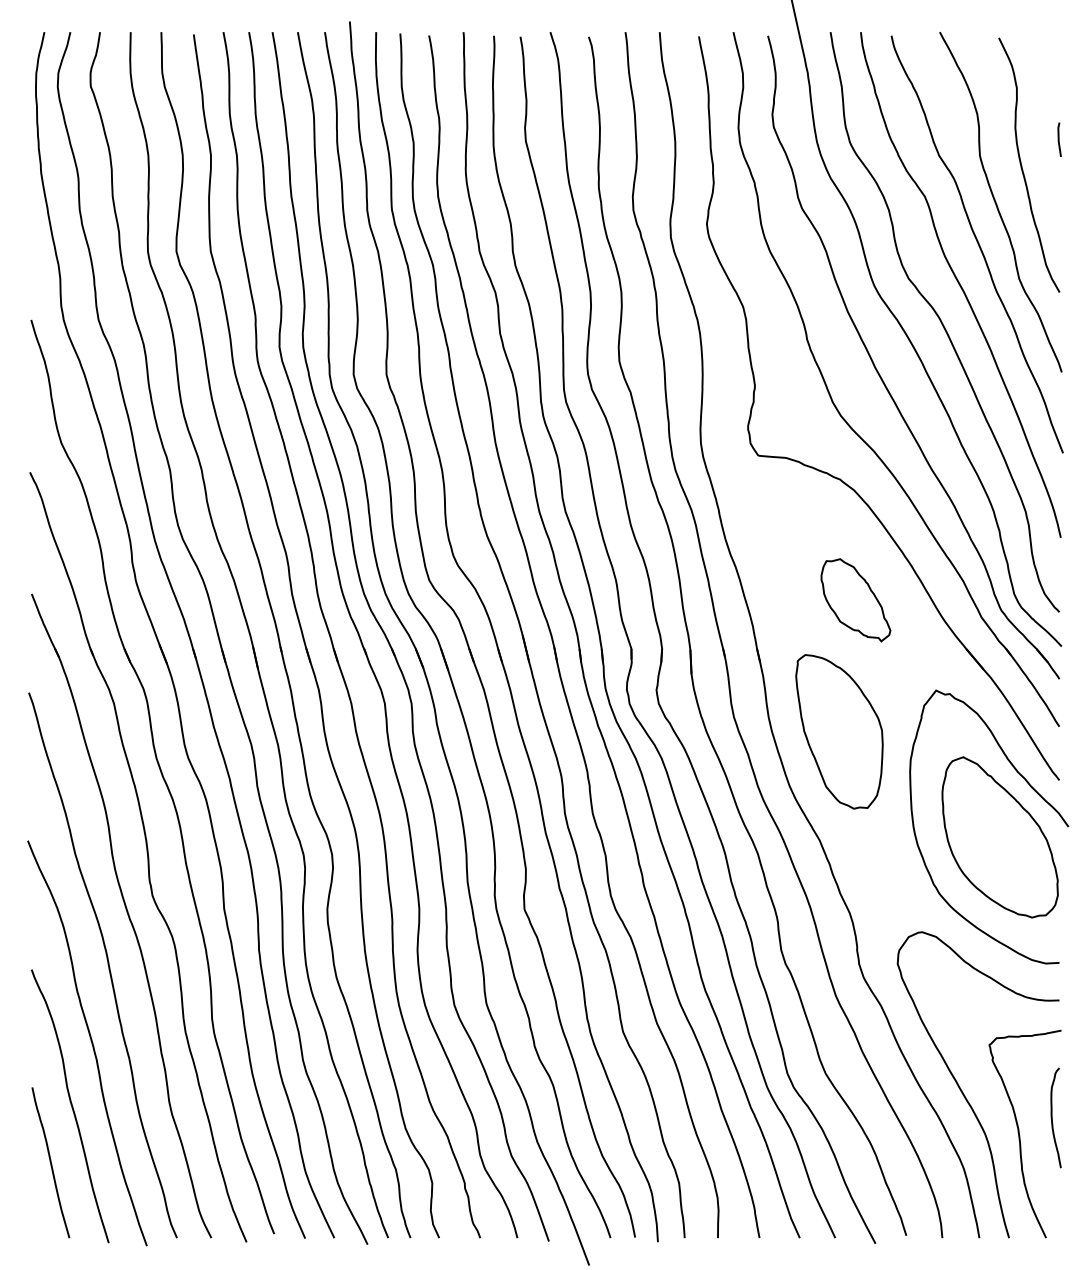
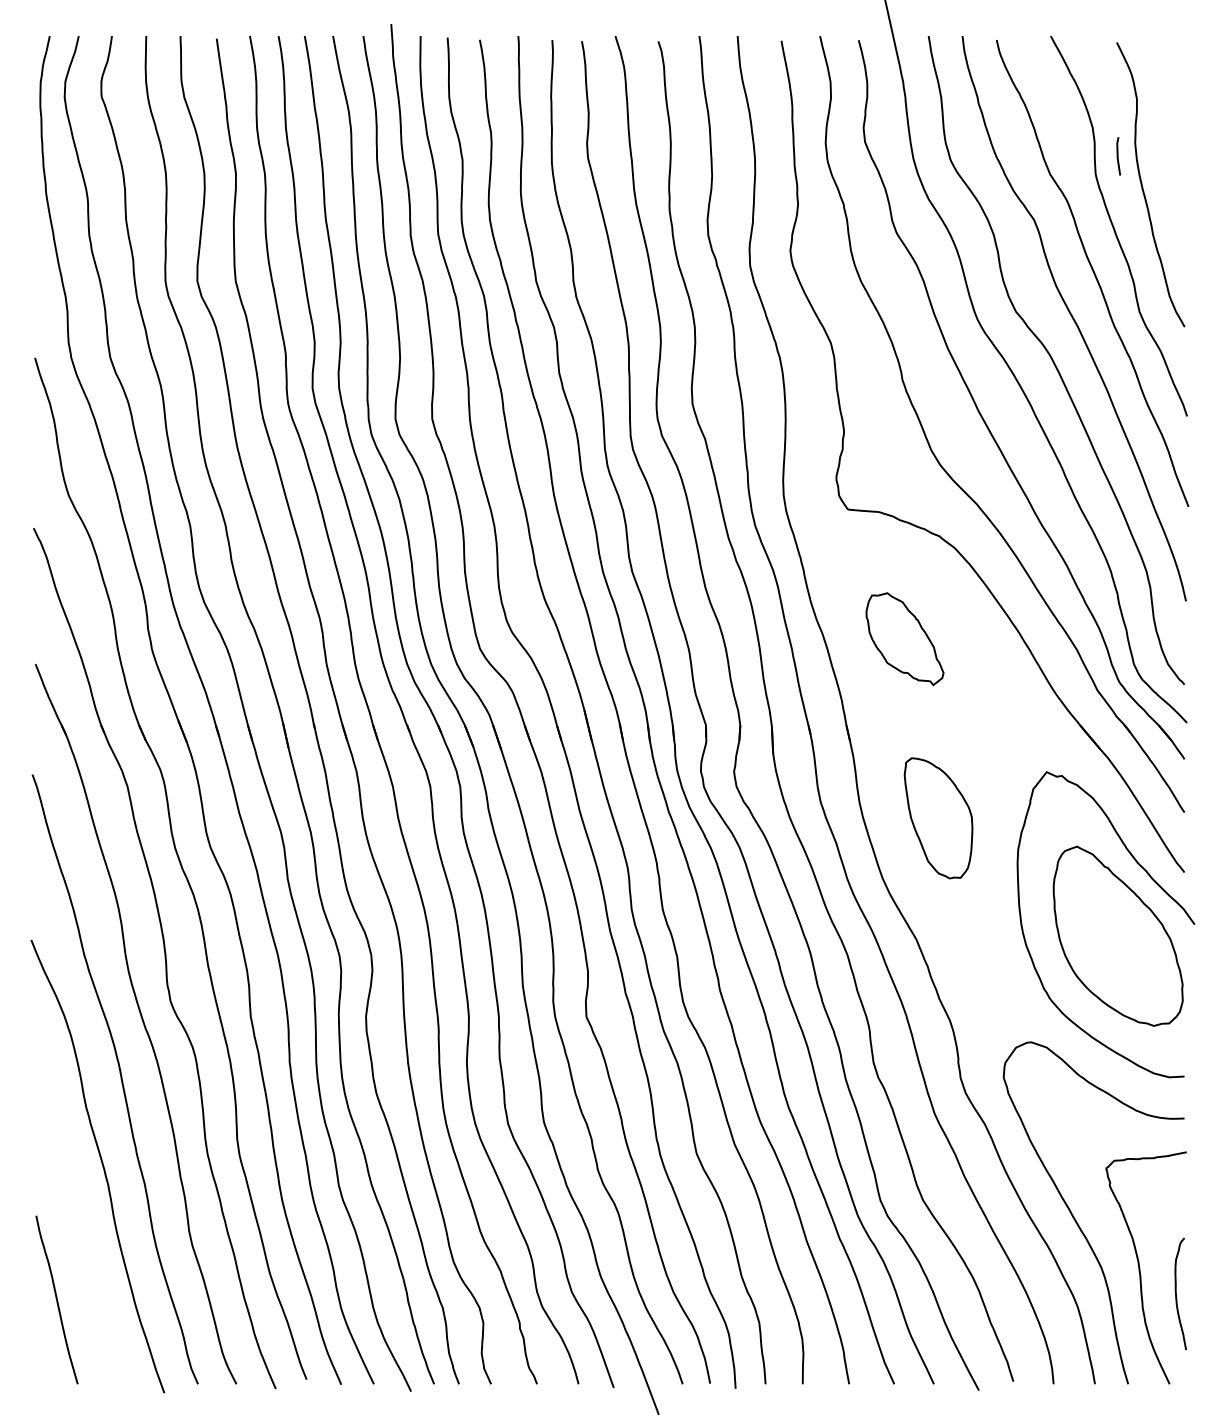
line: (1059, 139) -> (1118, 156), moved
part: (855, 600) -> (904, 639), moved
part: (839, 732) -> (938, 818), size x0.7
curve: (71, 1105) -> (79, 1236), removed
curve: (1052, 1117) -> (1176, 1293), moved

